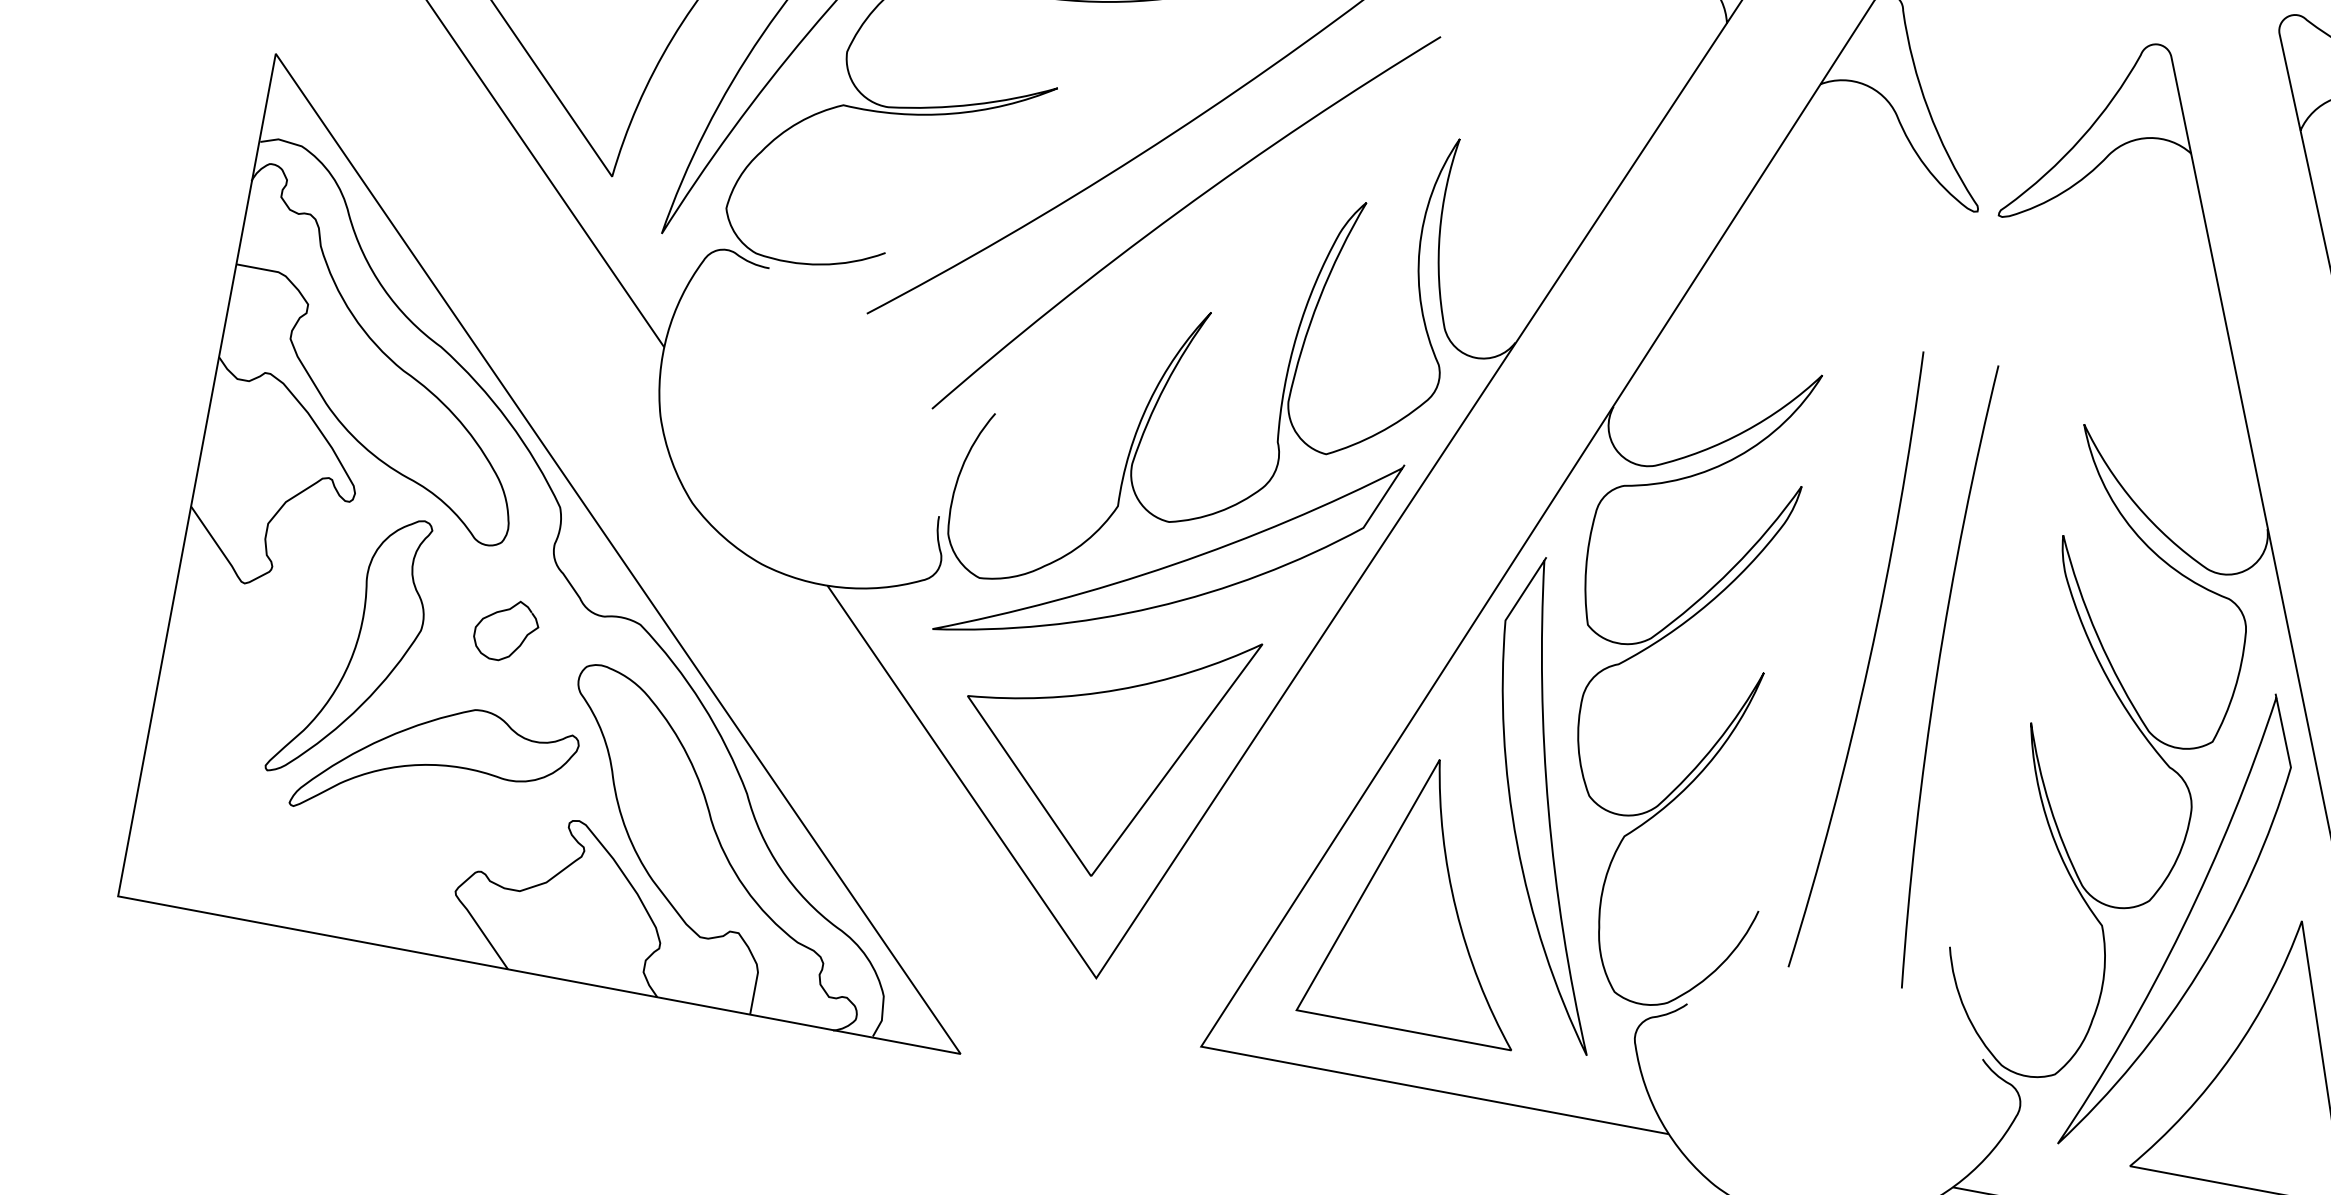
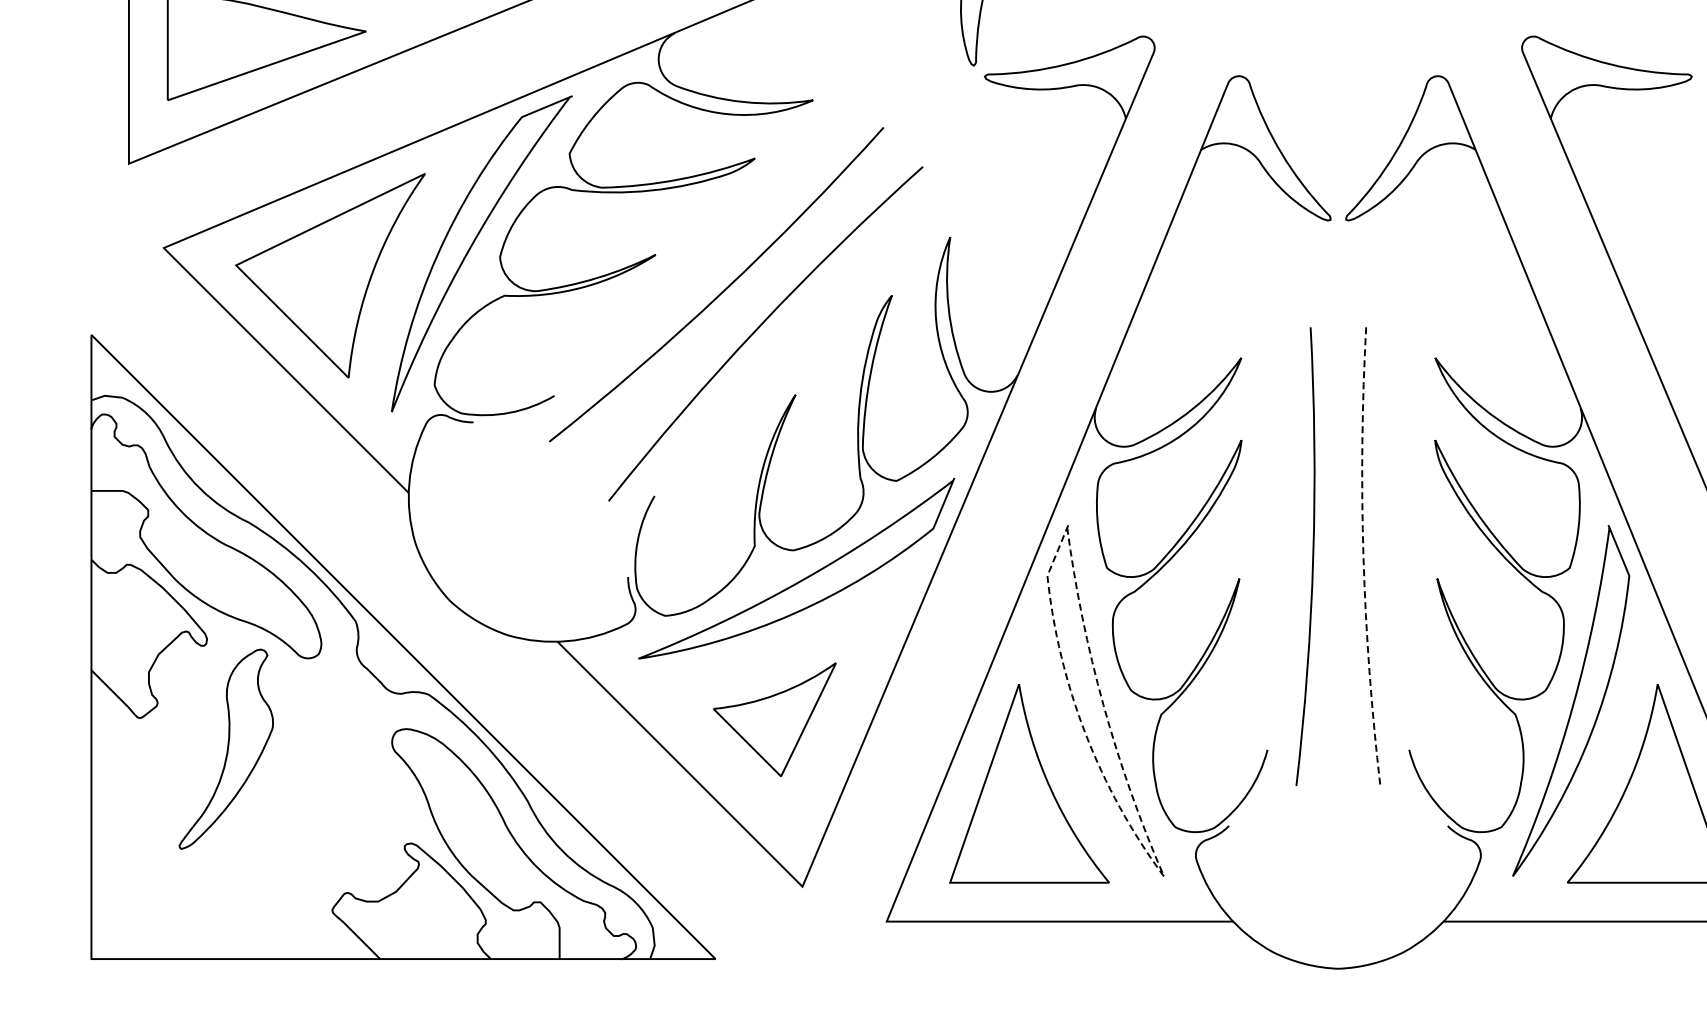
curve: (502, 612) -> (328, 704), removed
arc: (1936, 675) -> (1363, 557), solid -> dashed
part: (1100, 745) -> (774, 719), size x0.6
part: (434, 766) -> (300, 823), removed
line: (1577, 1035) -> (1154, 863), solid -> dashed

